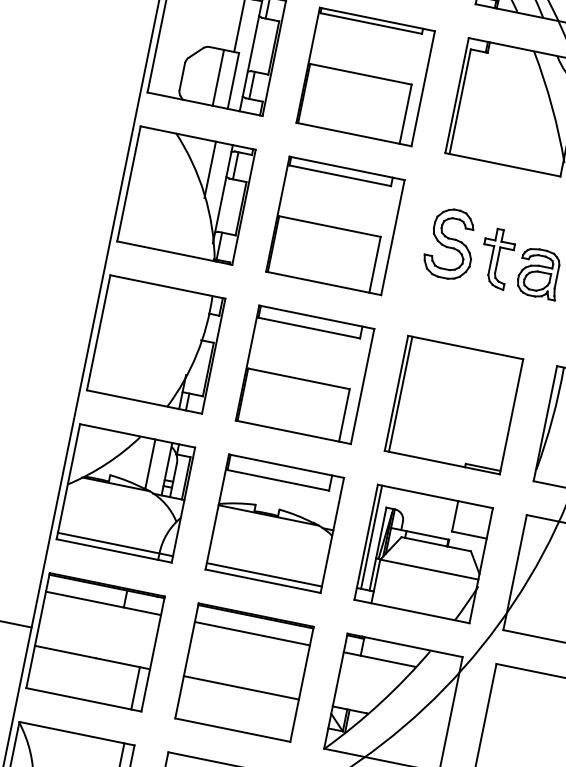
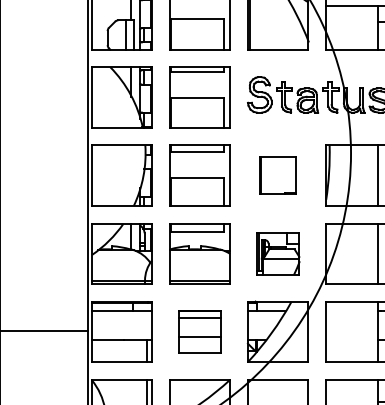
part: (452, 404) -> (277, 175), size x0.6
part: (424, 553) -> (278, 253), size x0.7
part: (243, 671) -> (199, 331), size x0.7

